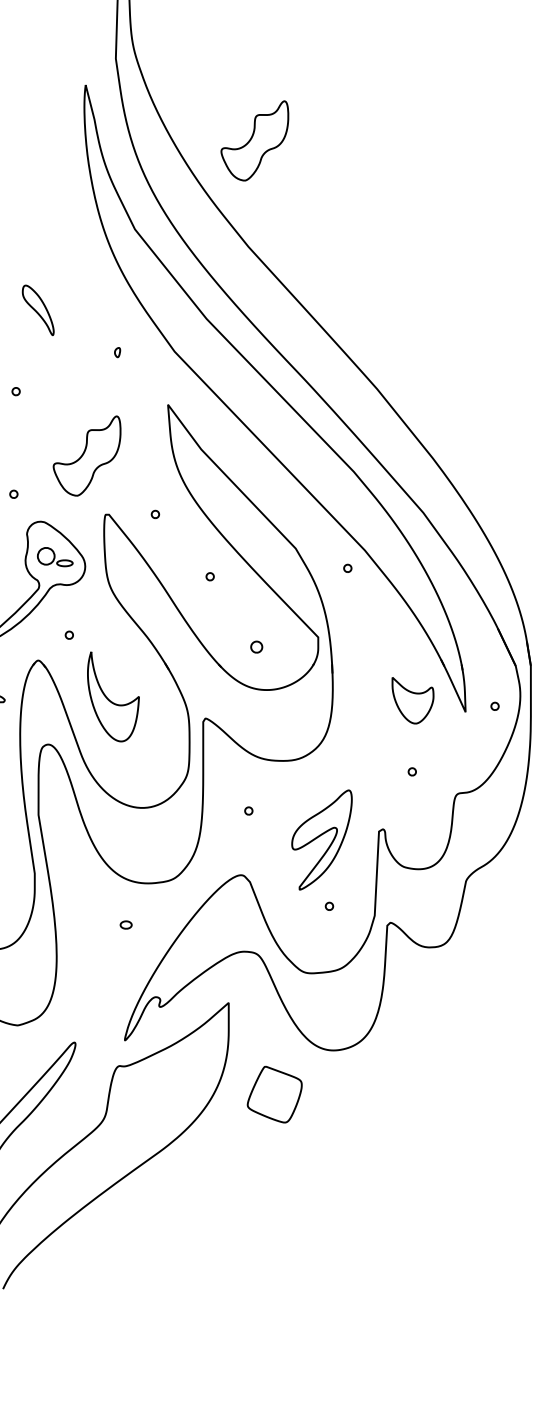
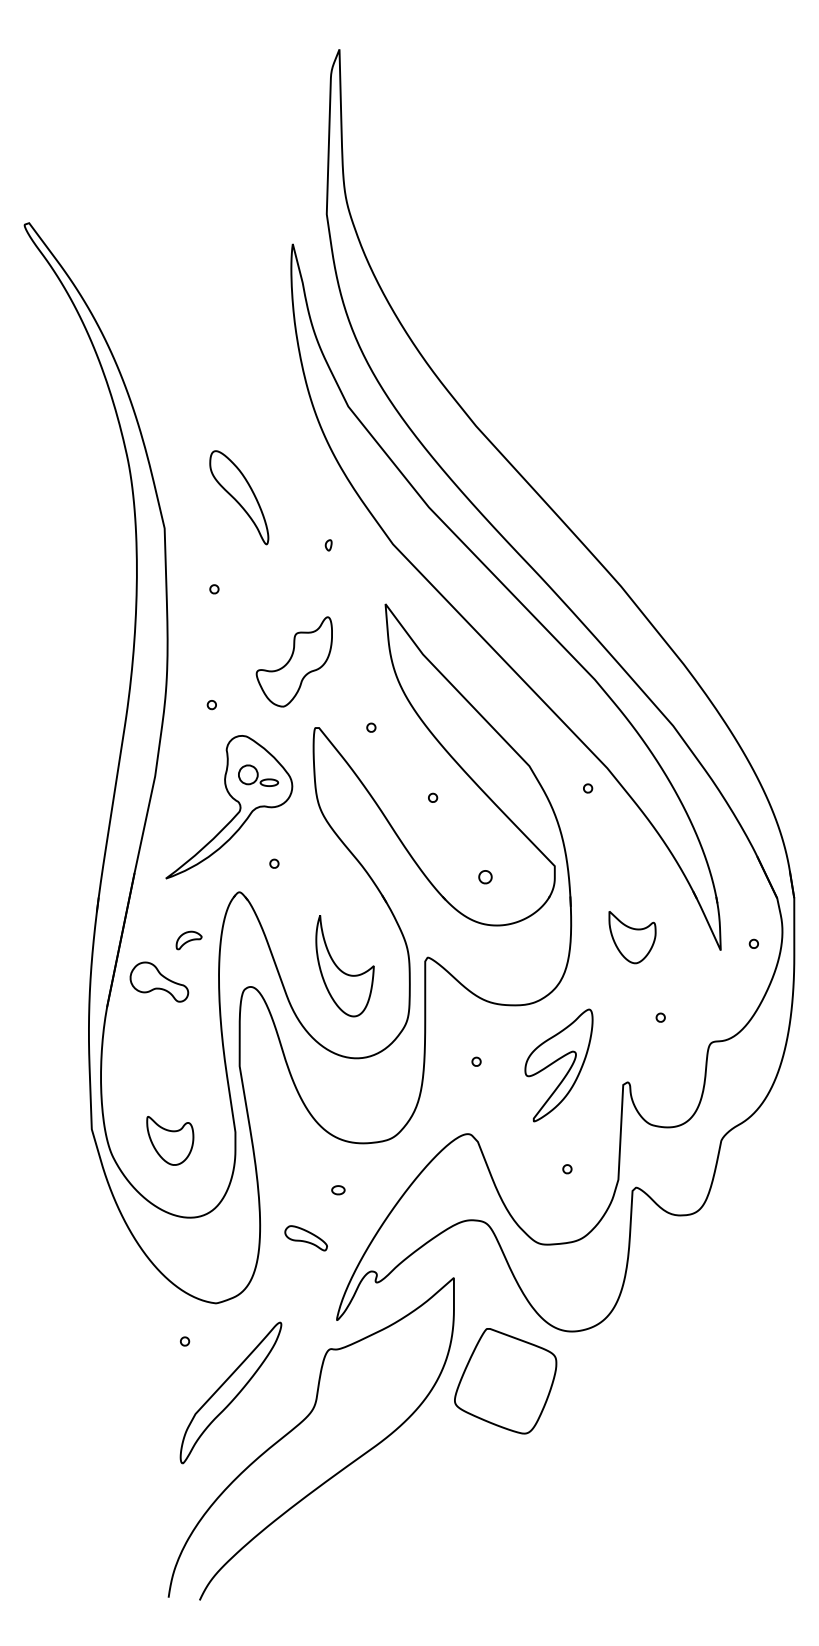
part: (254, 140) -> (482, 306), removed
part: (38, 310) -> (239, 497), size x1.67
part: (112, 697) -> (344, 966), moved
part: (412, 700) -> (632, 937), moved
part: (321, 840) -> (558, 1065), moved
part: (96, 967) -> (305, 1238), added
part: (274, 1094) -> (505, 1381), size x1.67

